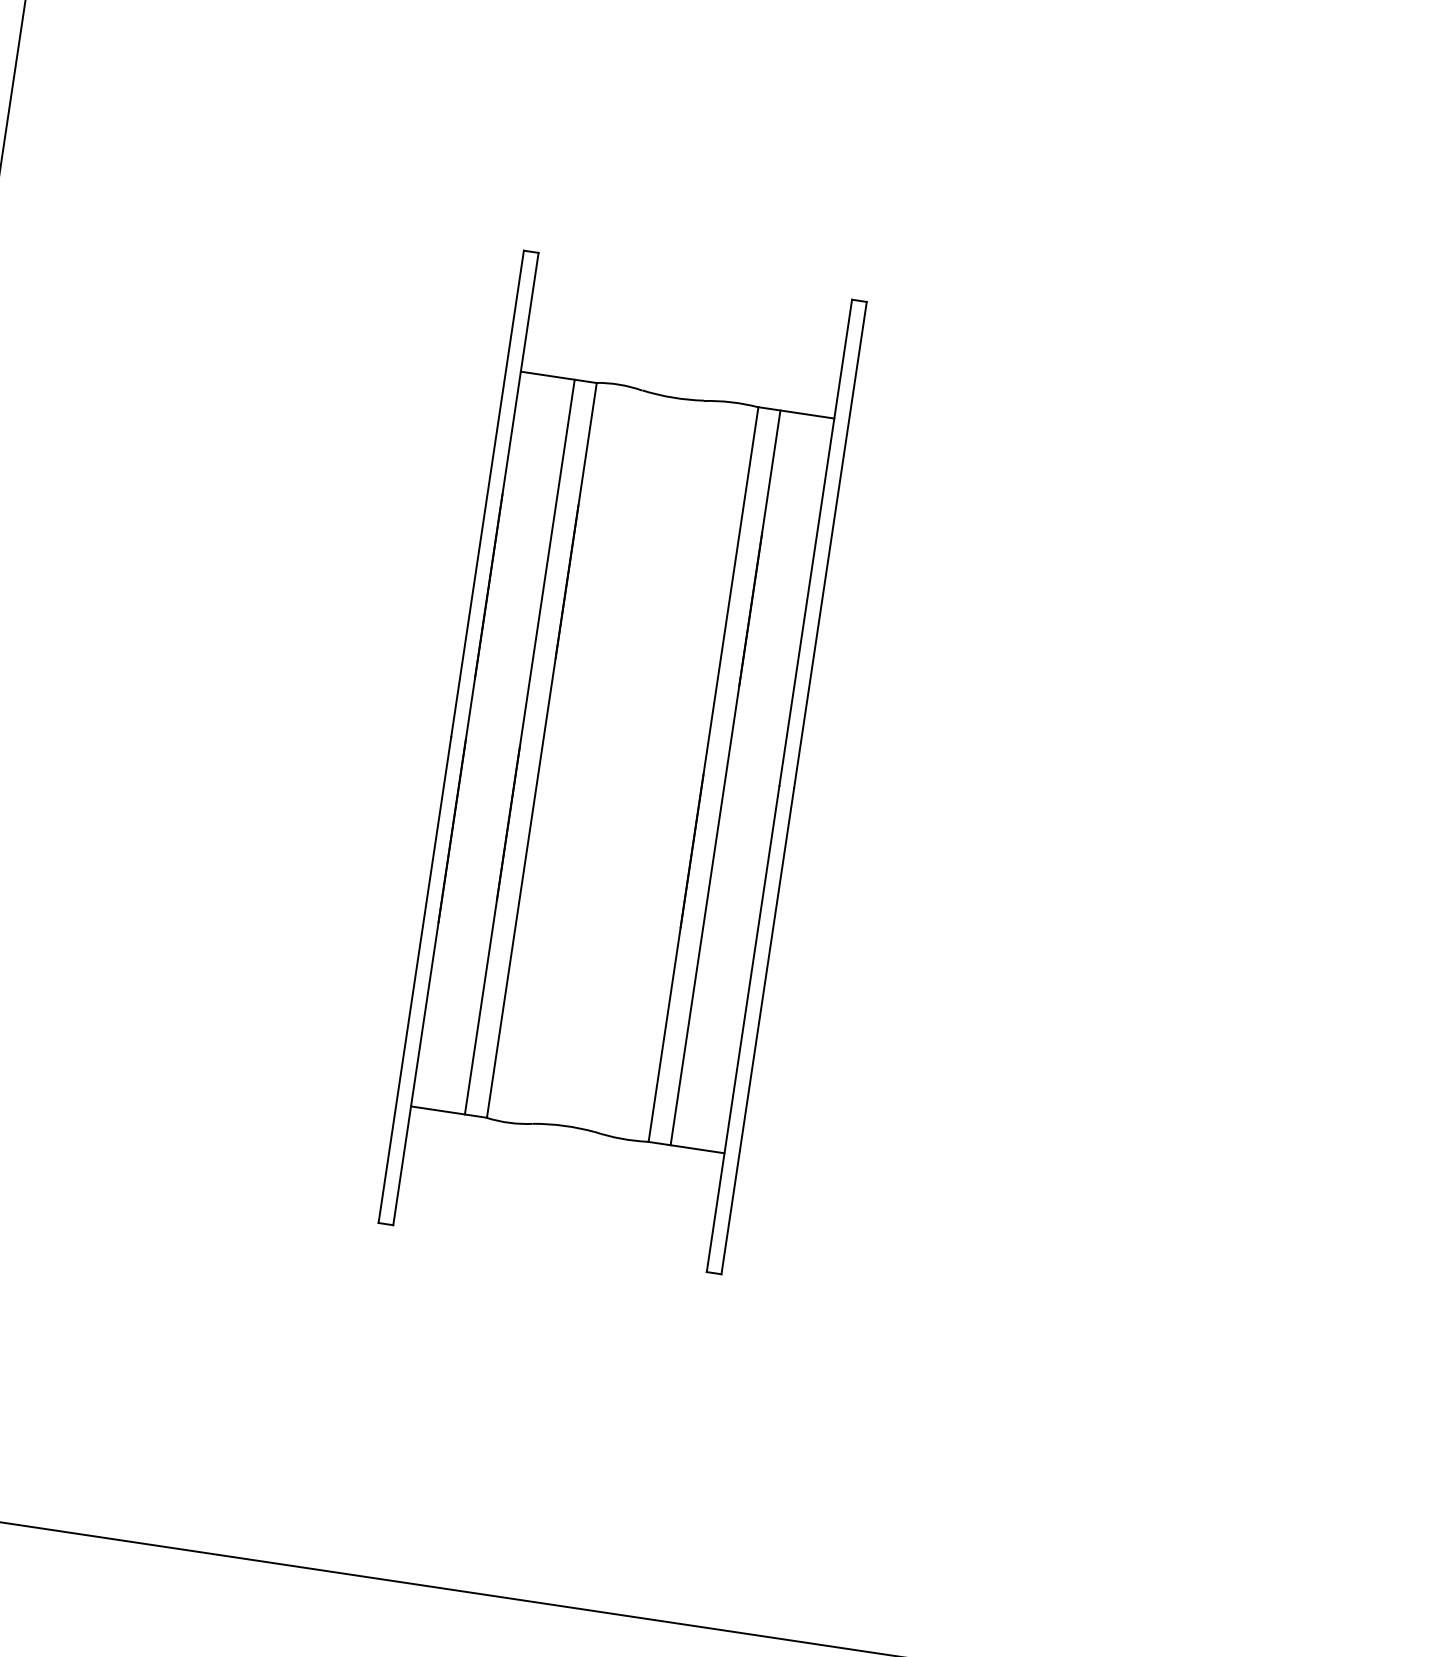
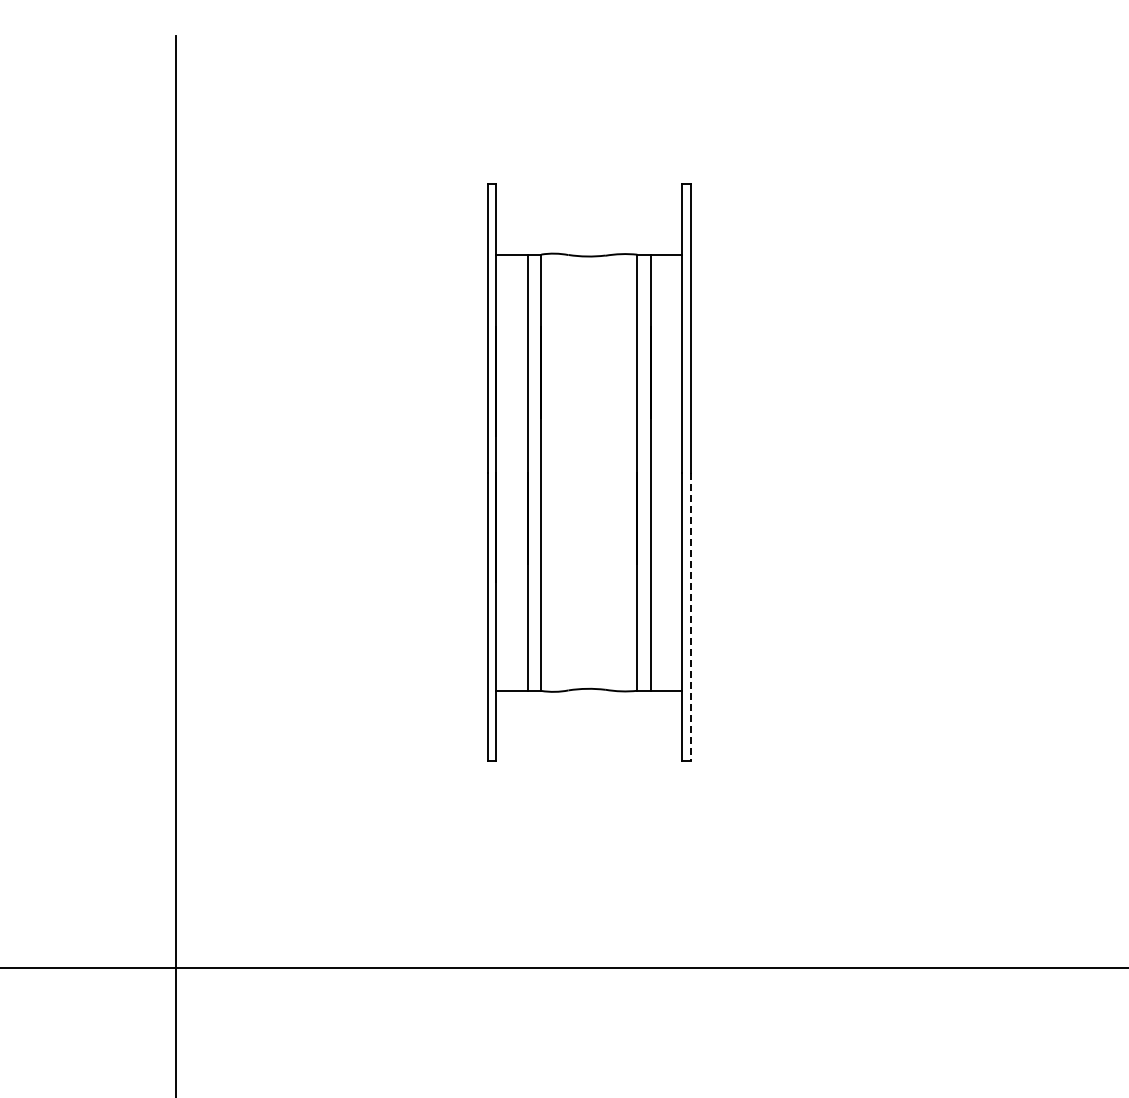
line: (758, 1031) -> (691, 617), solid -> dashed

